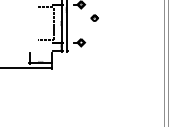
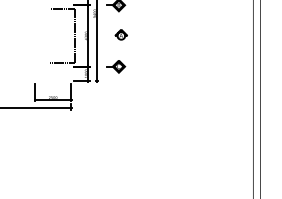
part: (94, 17) -> (120, 34), moved

